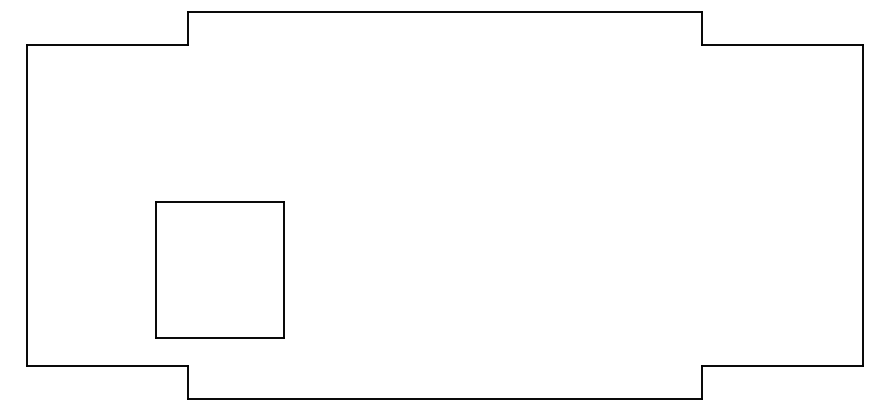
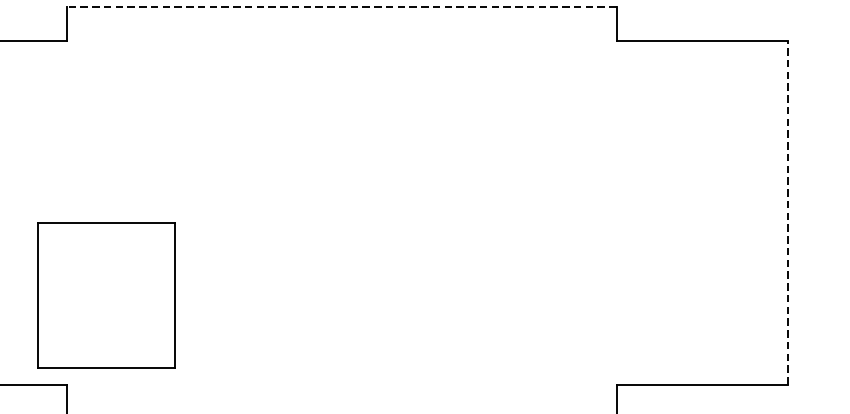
line: (444, 12) -> (341, 6), solid -> dashed
line: (863, 205) -> (788, 212), solid -> dashed
part: (219, 269) -> (106, 294), moved

